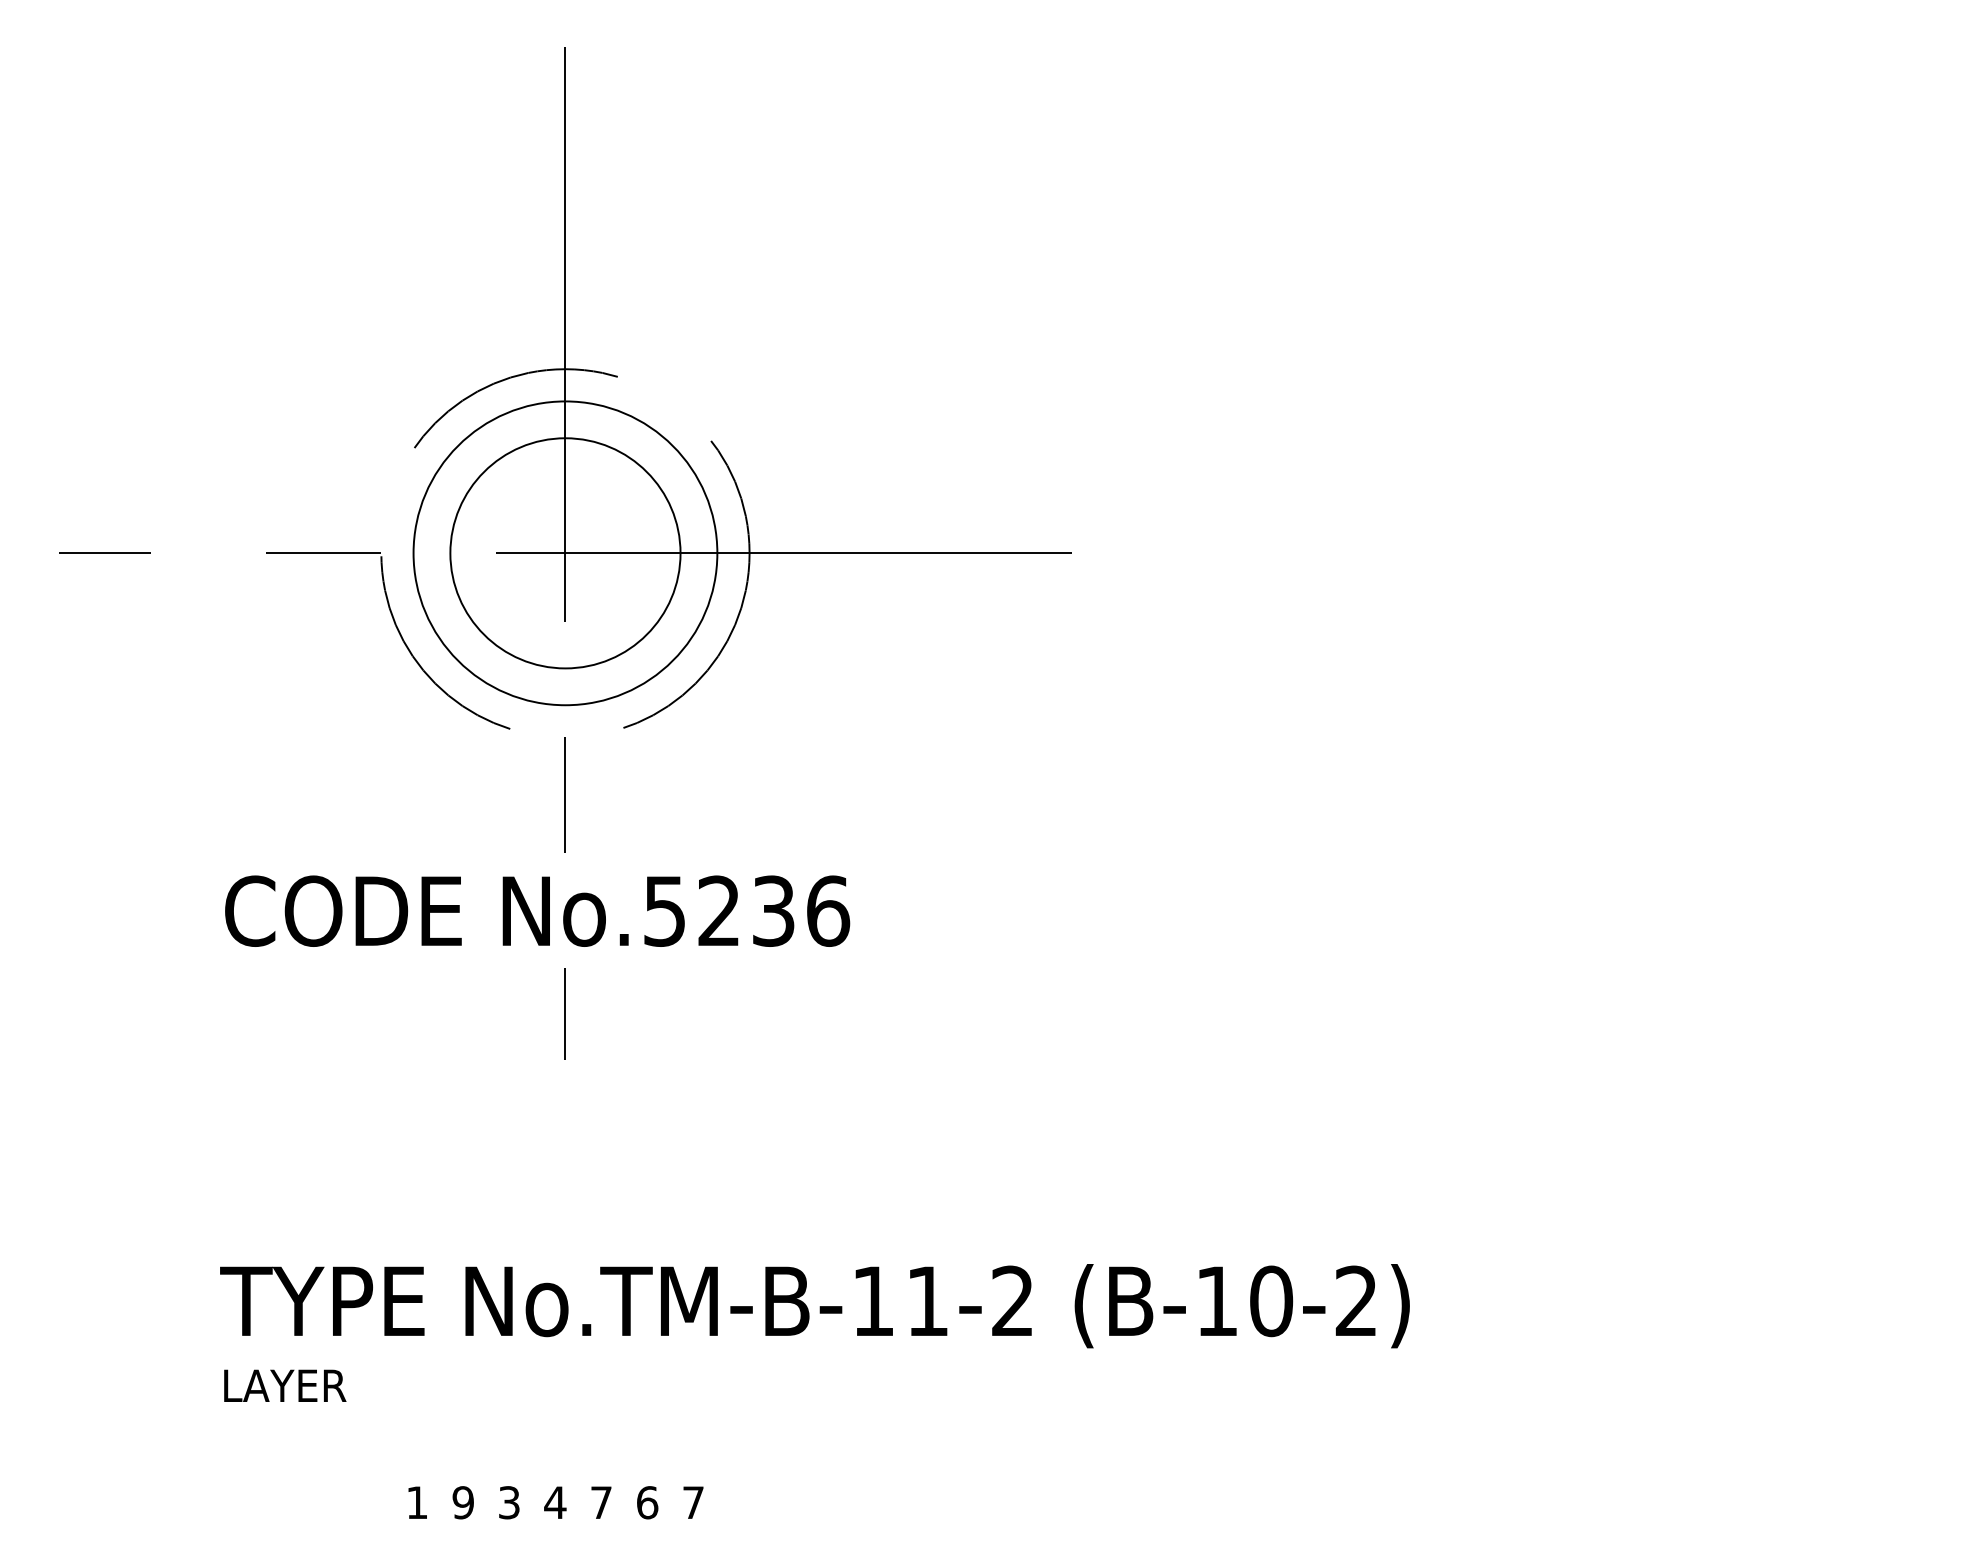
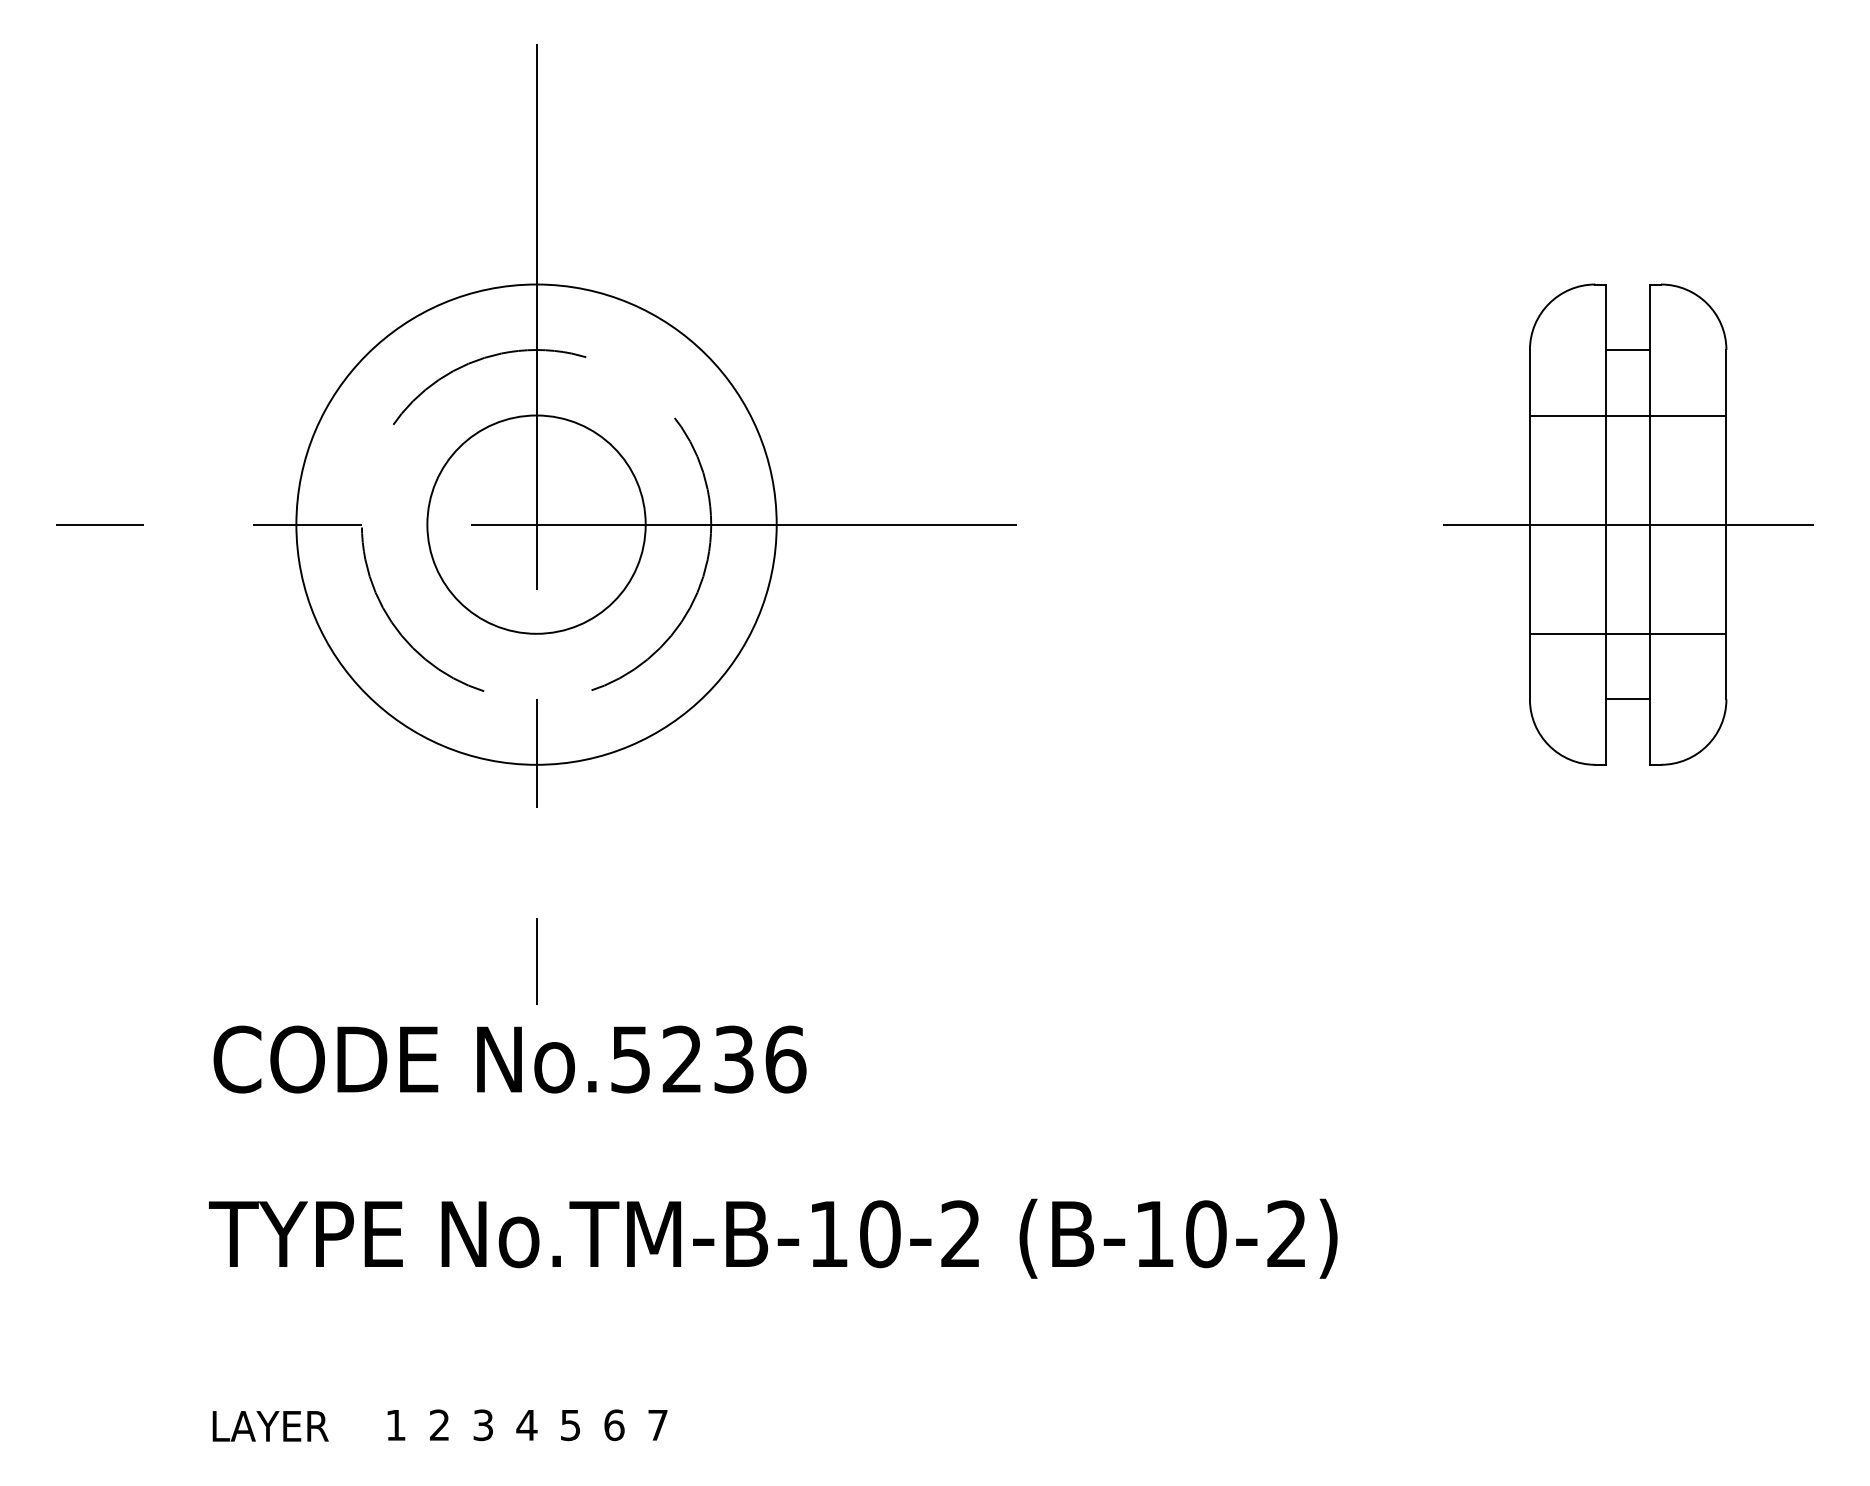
circle: (565, 553) -> (536, 524), size x1.67
part: (1716, 553) -> (1628, 524), added
text: (537, 910) -> (510, 1058), moved
text: (927, 1301) -> (879, 1234), No.TM-B-11-2 -> No.TM-B-10-2
text: (285, 1385) -> (270, 1425), moved
text: (462, 1502) -> (438, 1425), 9 -> 2
text: (601, 1502) -> (570, 1425), 7 -> 5

